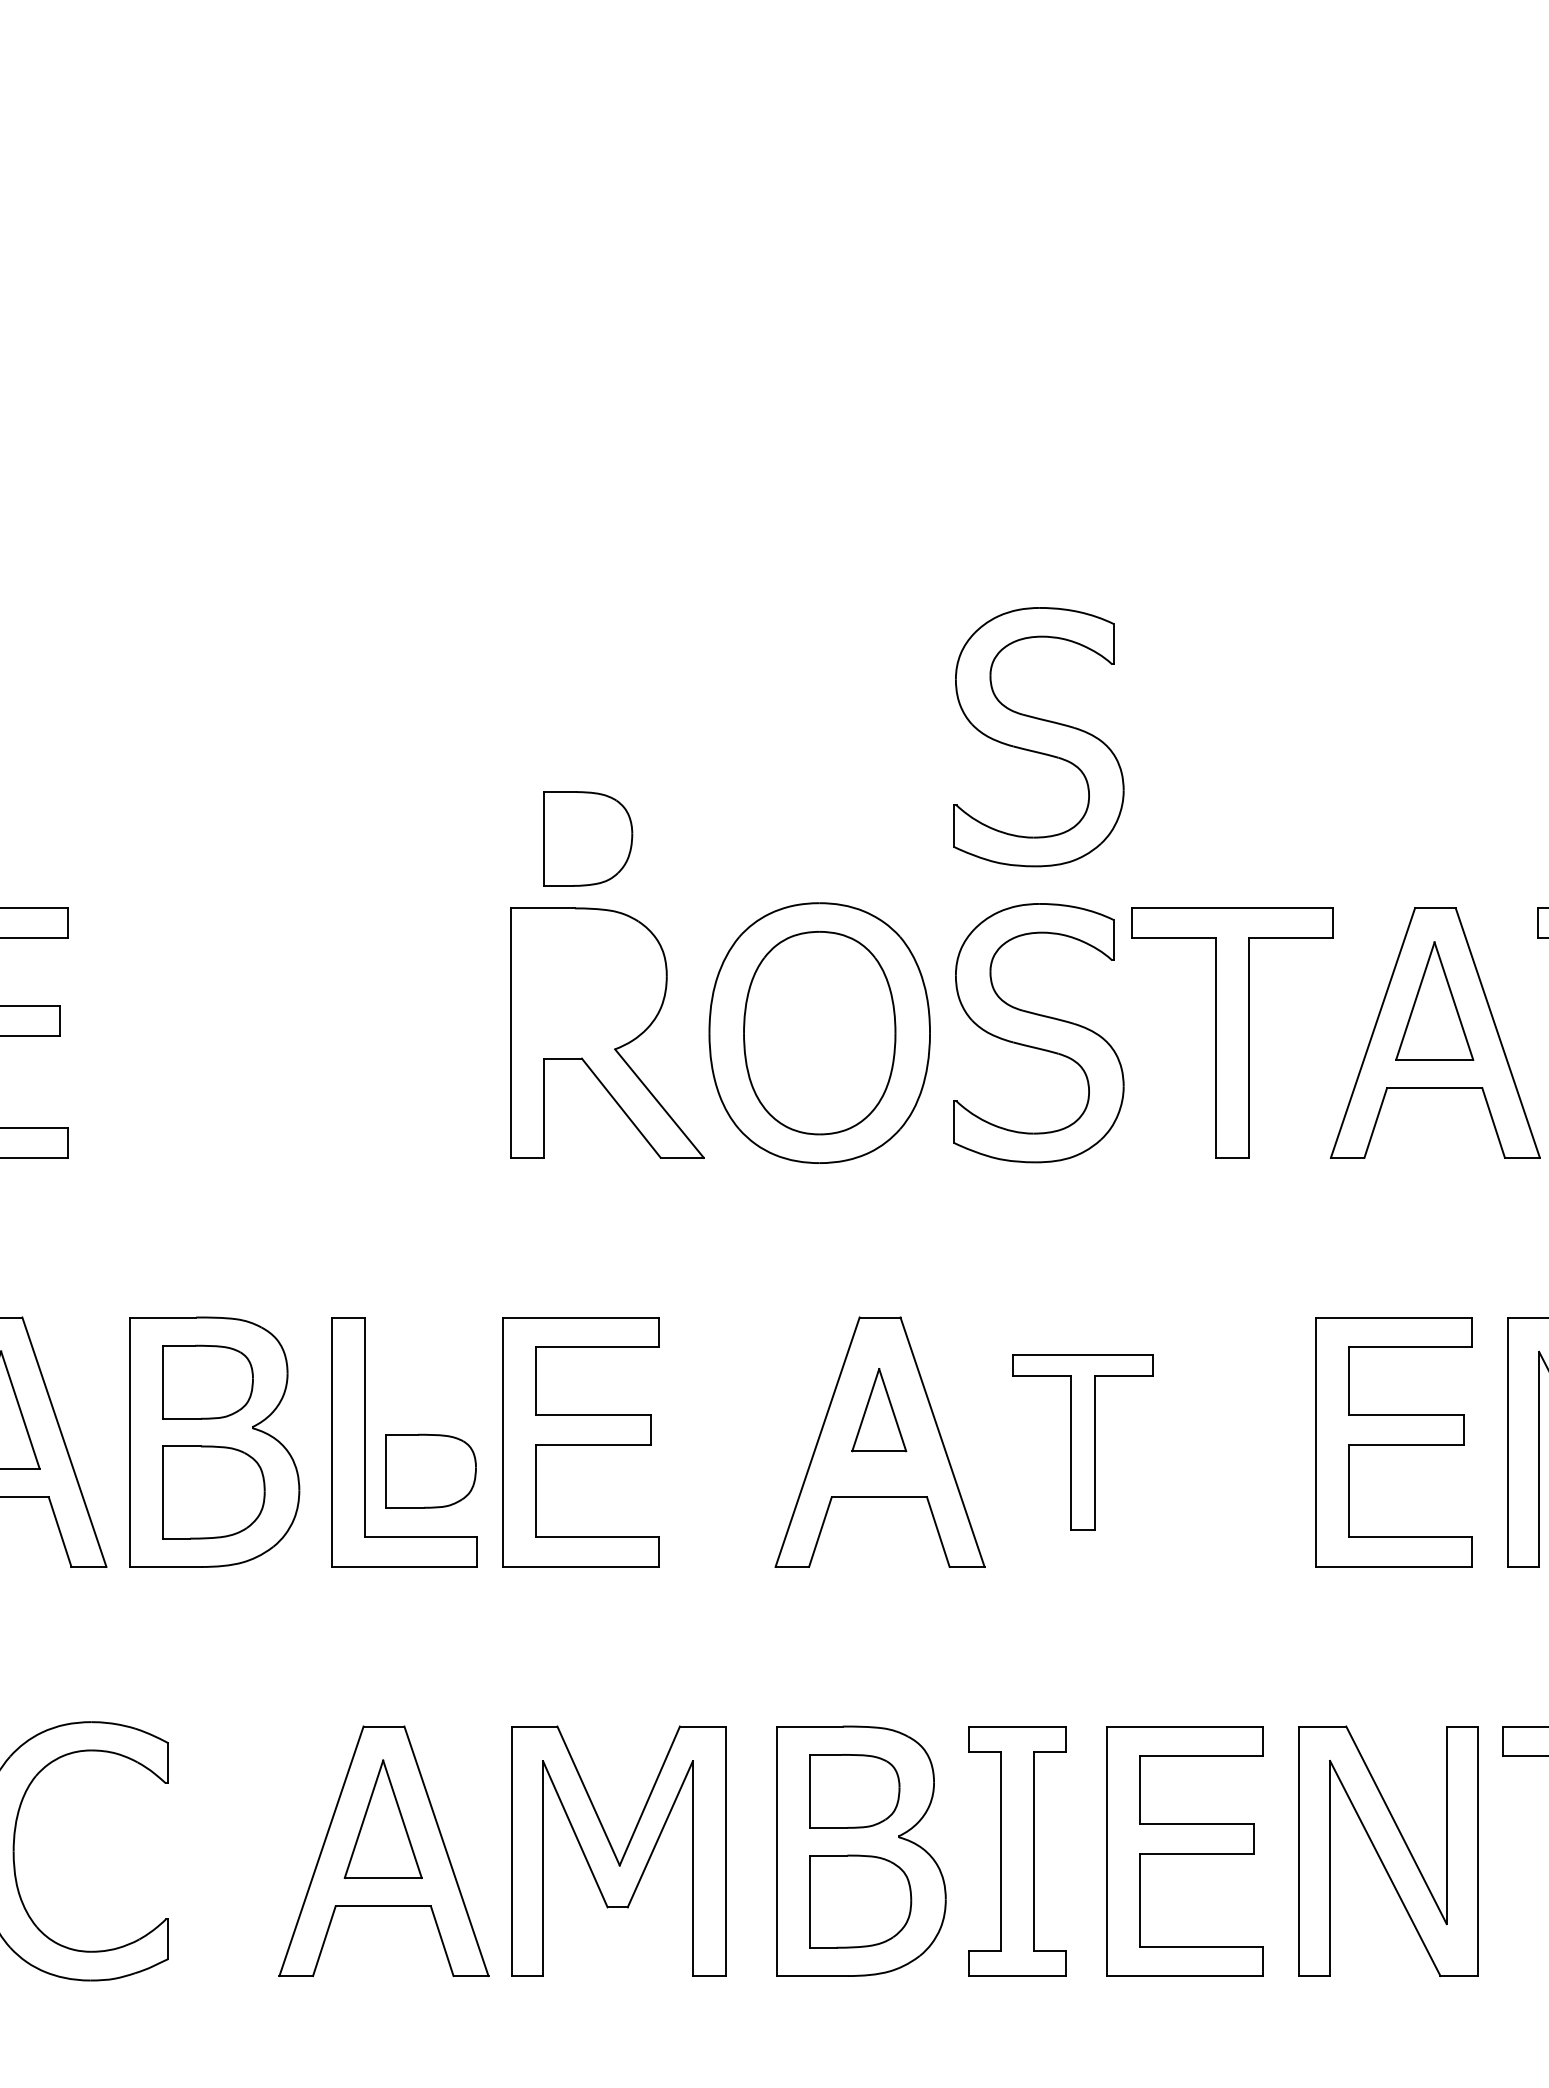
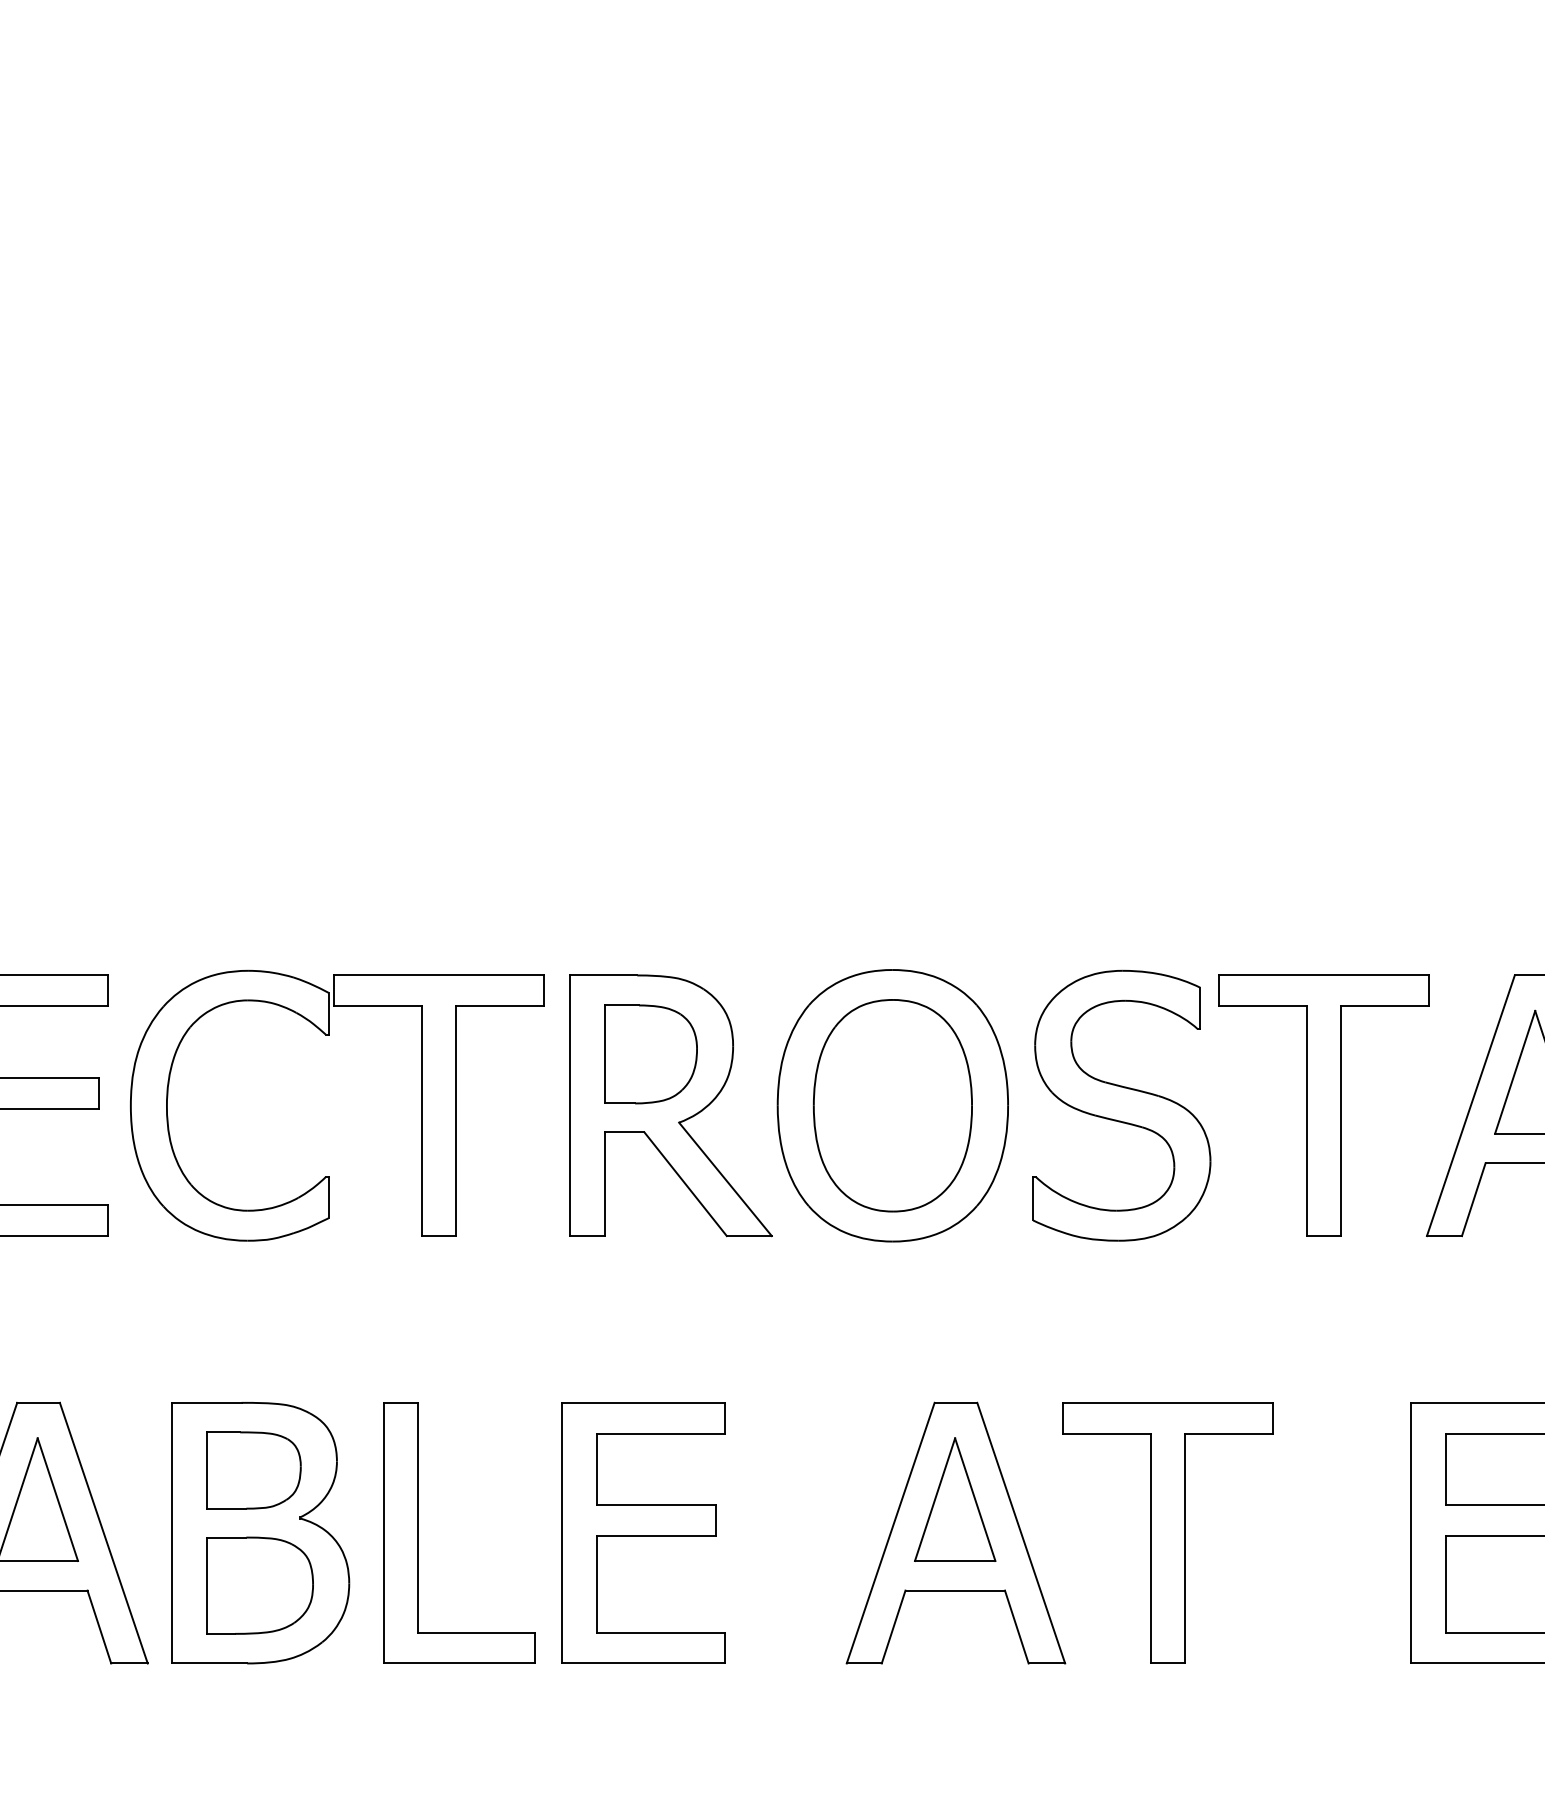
part: (1038, 737) -> (1121, 796), removed
part: (588, 838) -> (651, 1053), moved
part: (279, 1100) -> (328, 1176), added
part: (878, 1409) -> (954, 1498), size x1.43
part: (1082, 1442) -> (1167, 1533), size x1.43
part: (430, 1470) -> (486, 1562), removed

